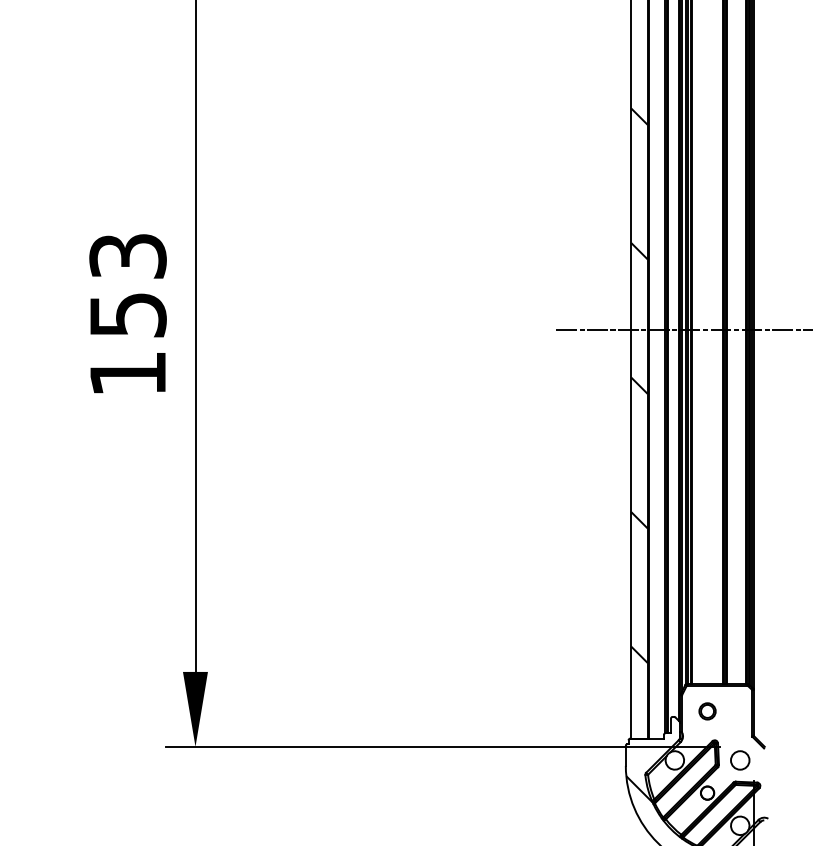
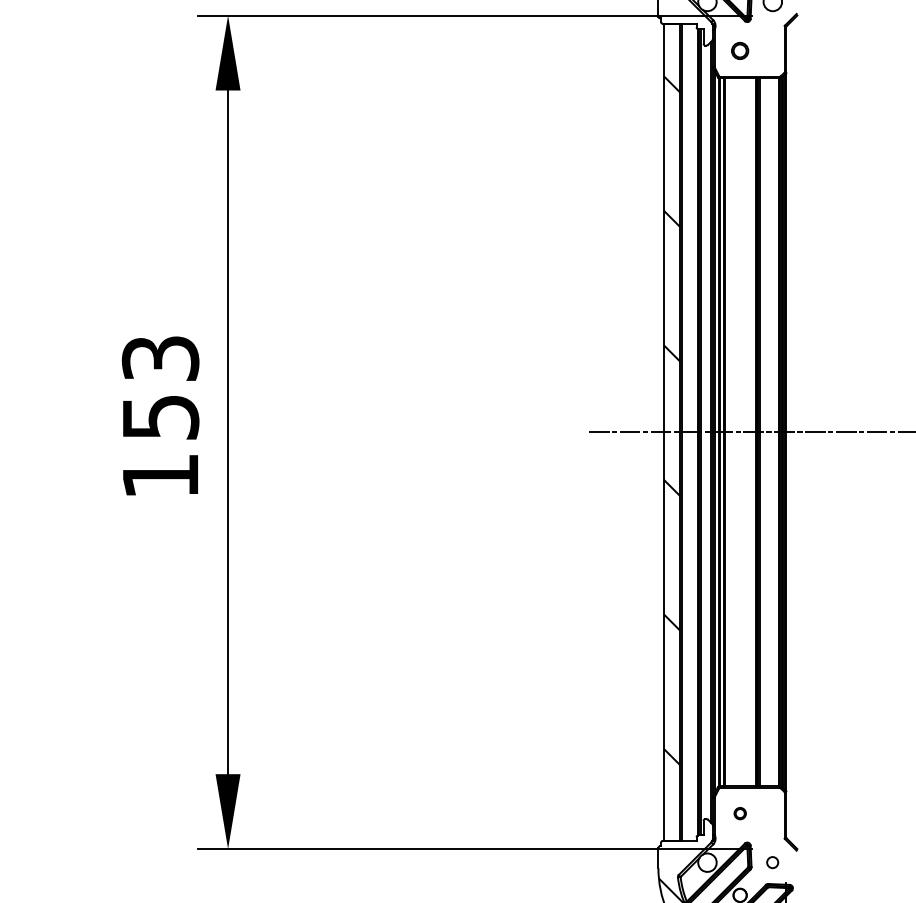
circle: (707, 711) -> (740, 813), size x0.7
circle: (739, 760) -> (772, 862), size x0.6

